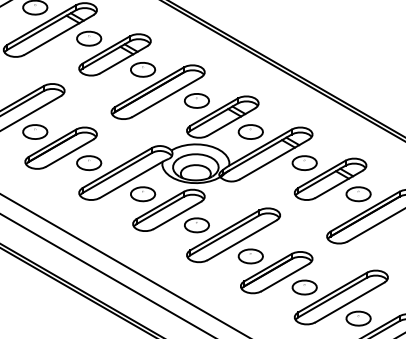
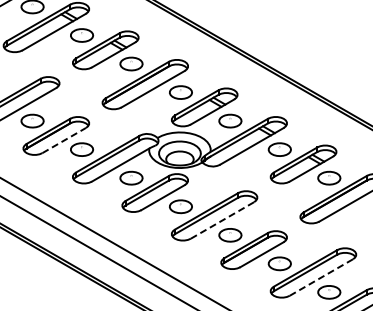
line: (70, 153) -> (64, 140), solid -> dashed
line: (242, 240) -> (222, 220), solid -> dashed
line: (350, 302) -> (321, 277), solid -> dashed

